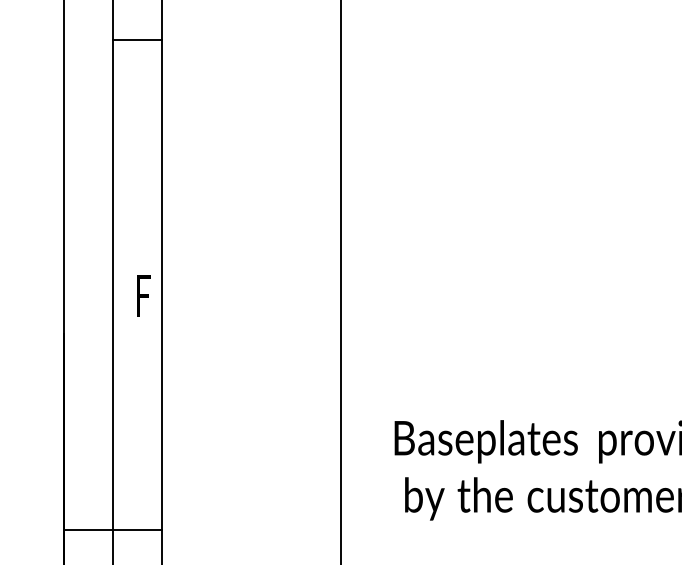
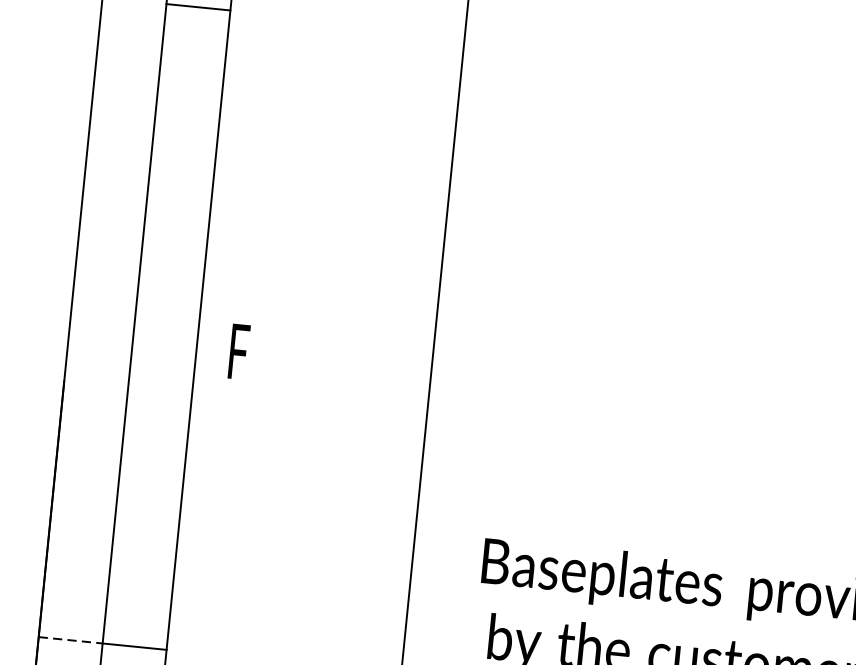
text: (143, 295) -> (238, 351), moved
line: (88, 529) -> (71, 639), solid -> dashed

